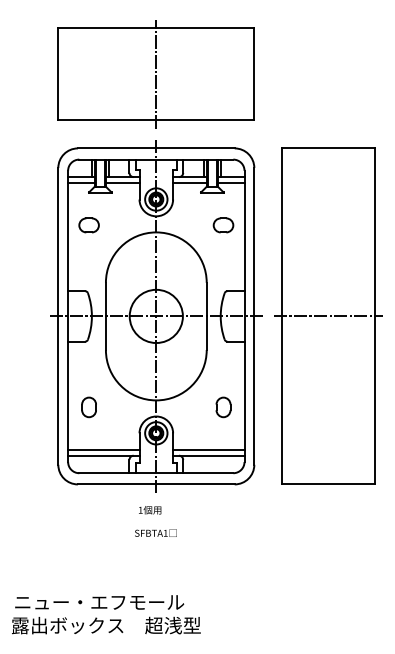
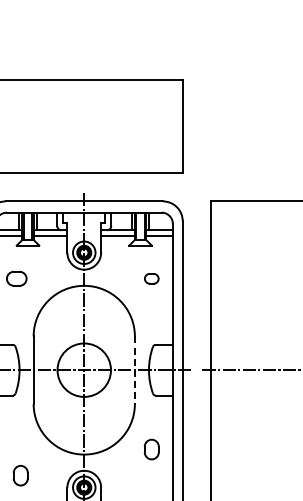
line: (156, 73) -> (84, 126), removed
part: (223, 225) -> (151, 278), size x0.7
line: (206, 316) -> (134, 370), solid -> dashed
part: (88, 407) -> (20, 475), moved
part: (223, 407) -> (151, 449), moved

